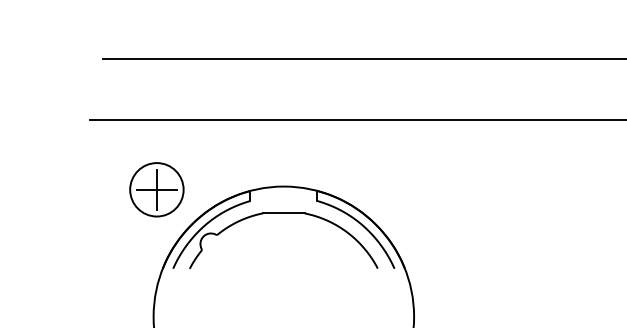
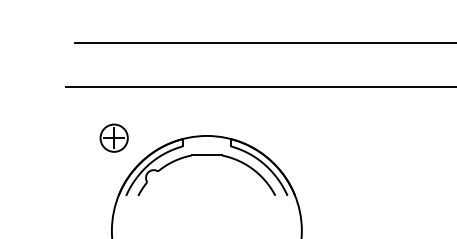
part: (155, 188) -> (113, 137), size x0.7

